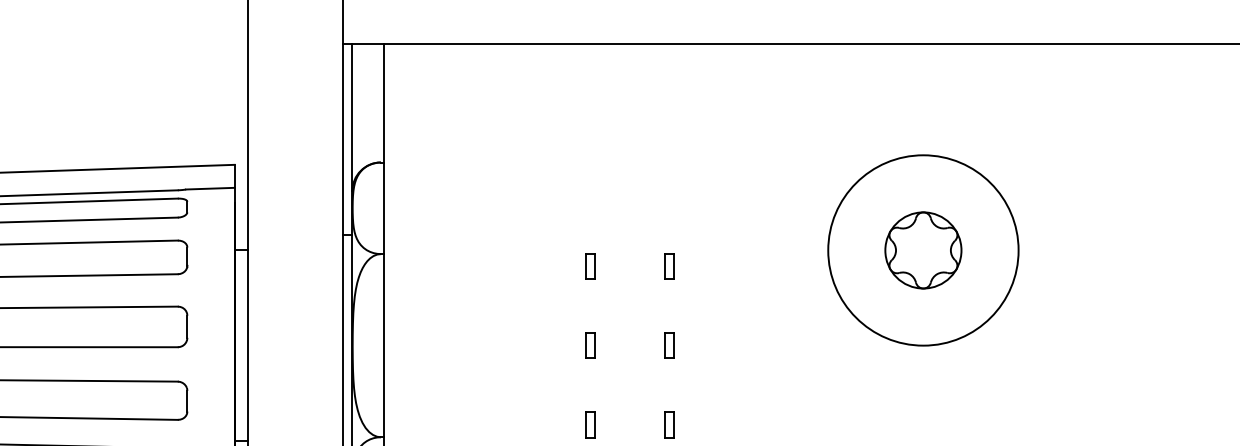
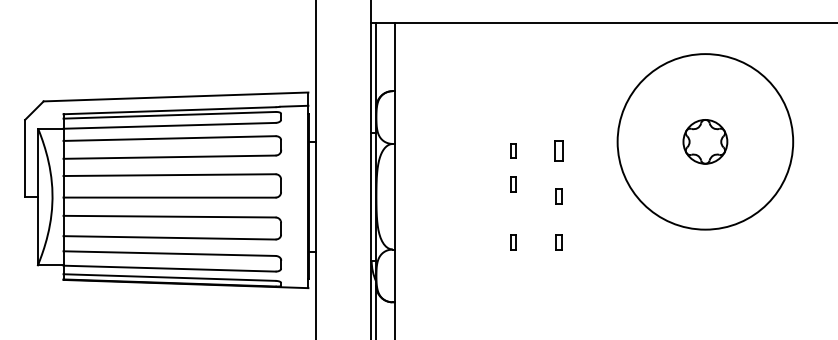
circle: (923, 249) -> (705, 141), size x1.6
part: (668, 265) -> (558, 150), size x1.4
part: (590, 345) -> (513, 184), moved

